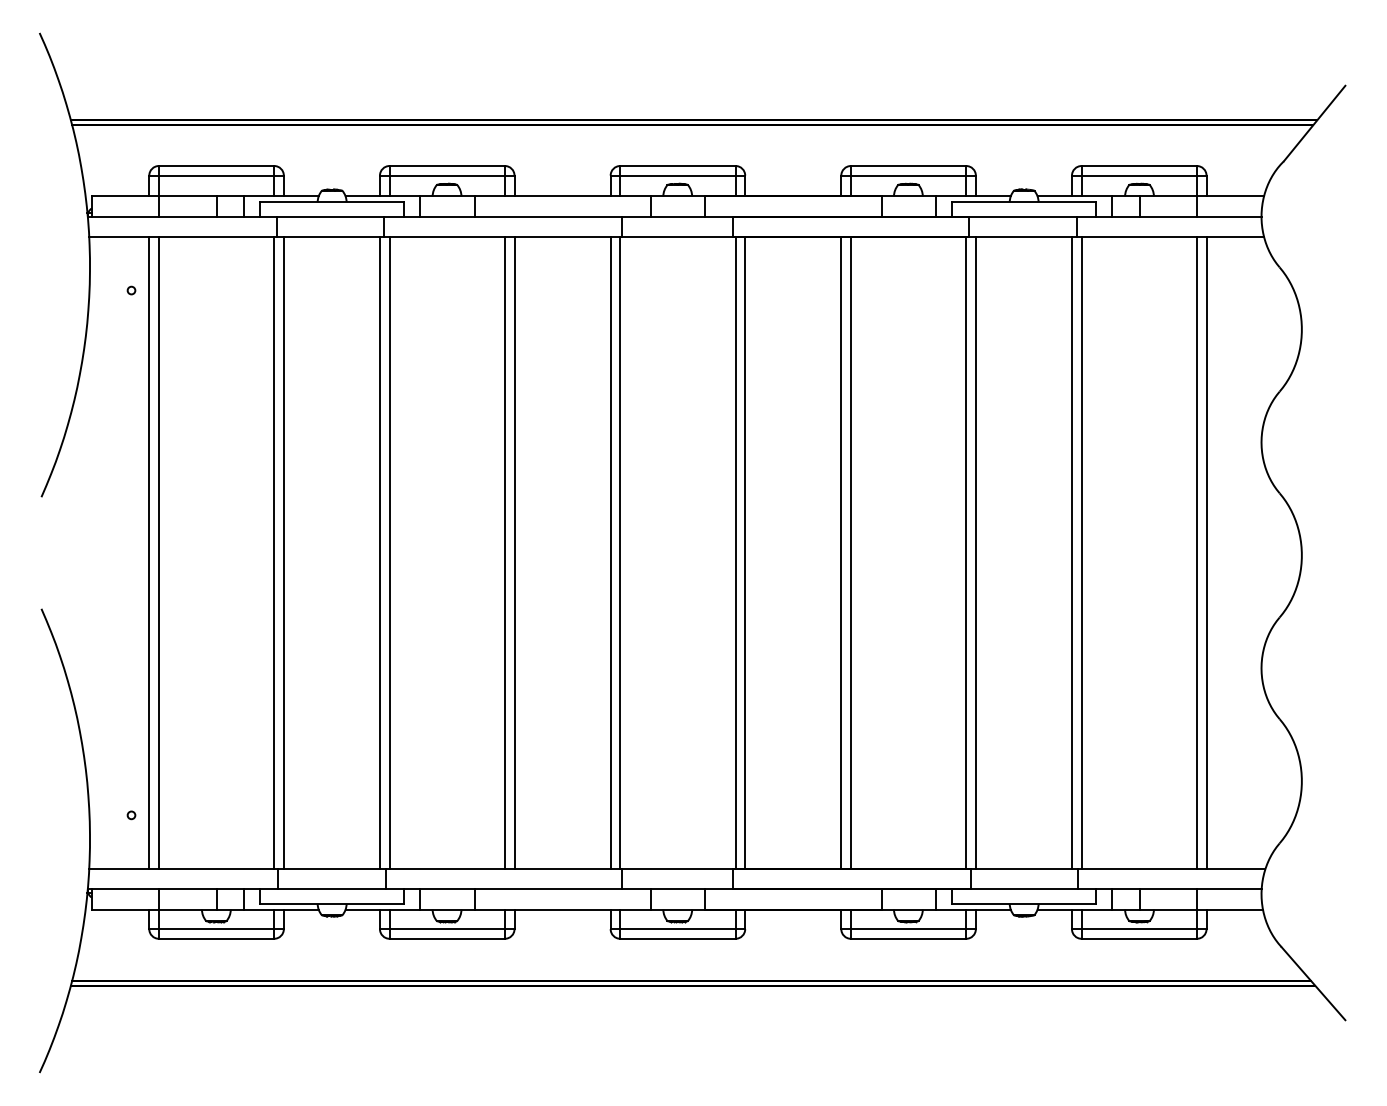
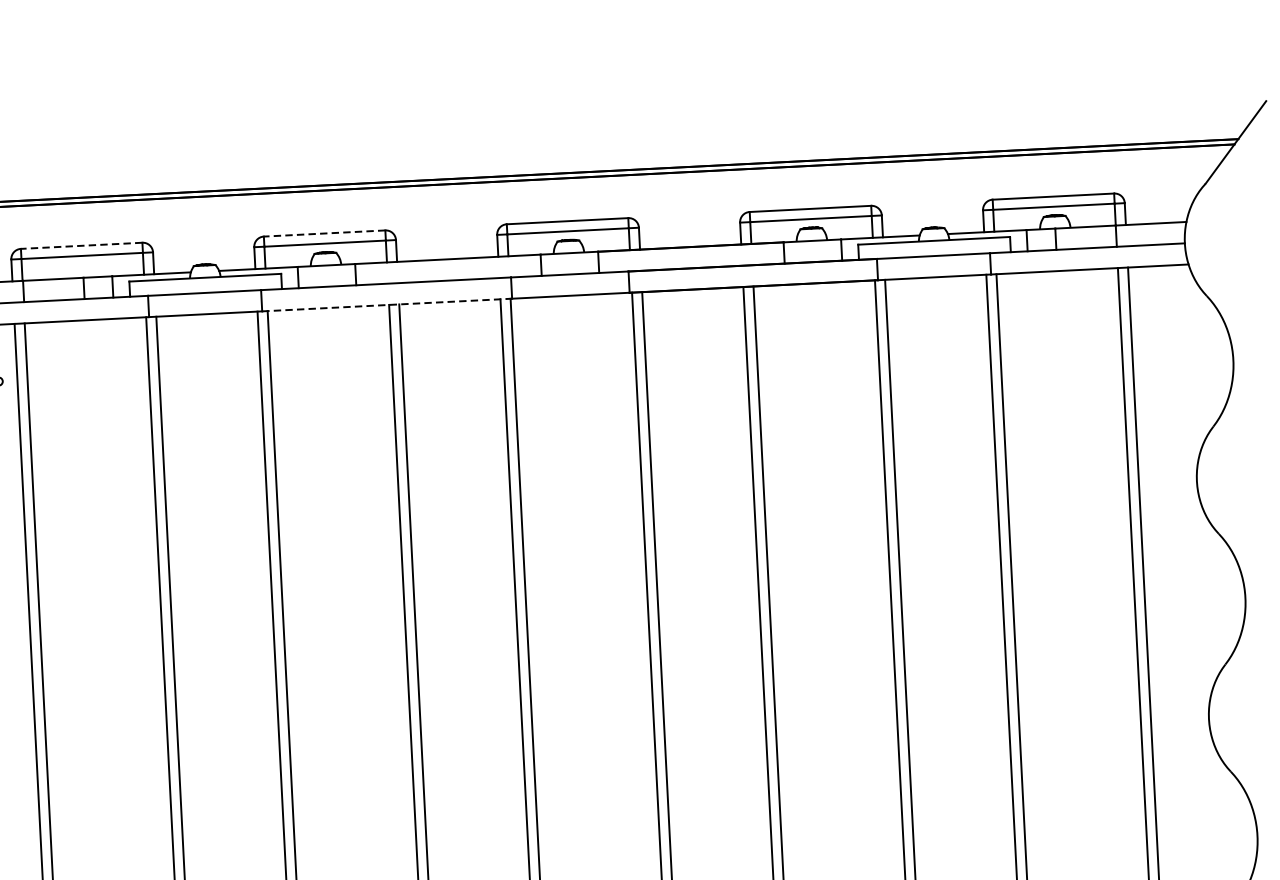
line: (216, 166) -> (81, 246), solid -> dashed
line: (447, 166) -> (324, 234), solid -> dashed
line: (503, 236) -> (387, 304), solid -> dashed

